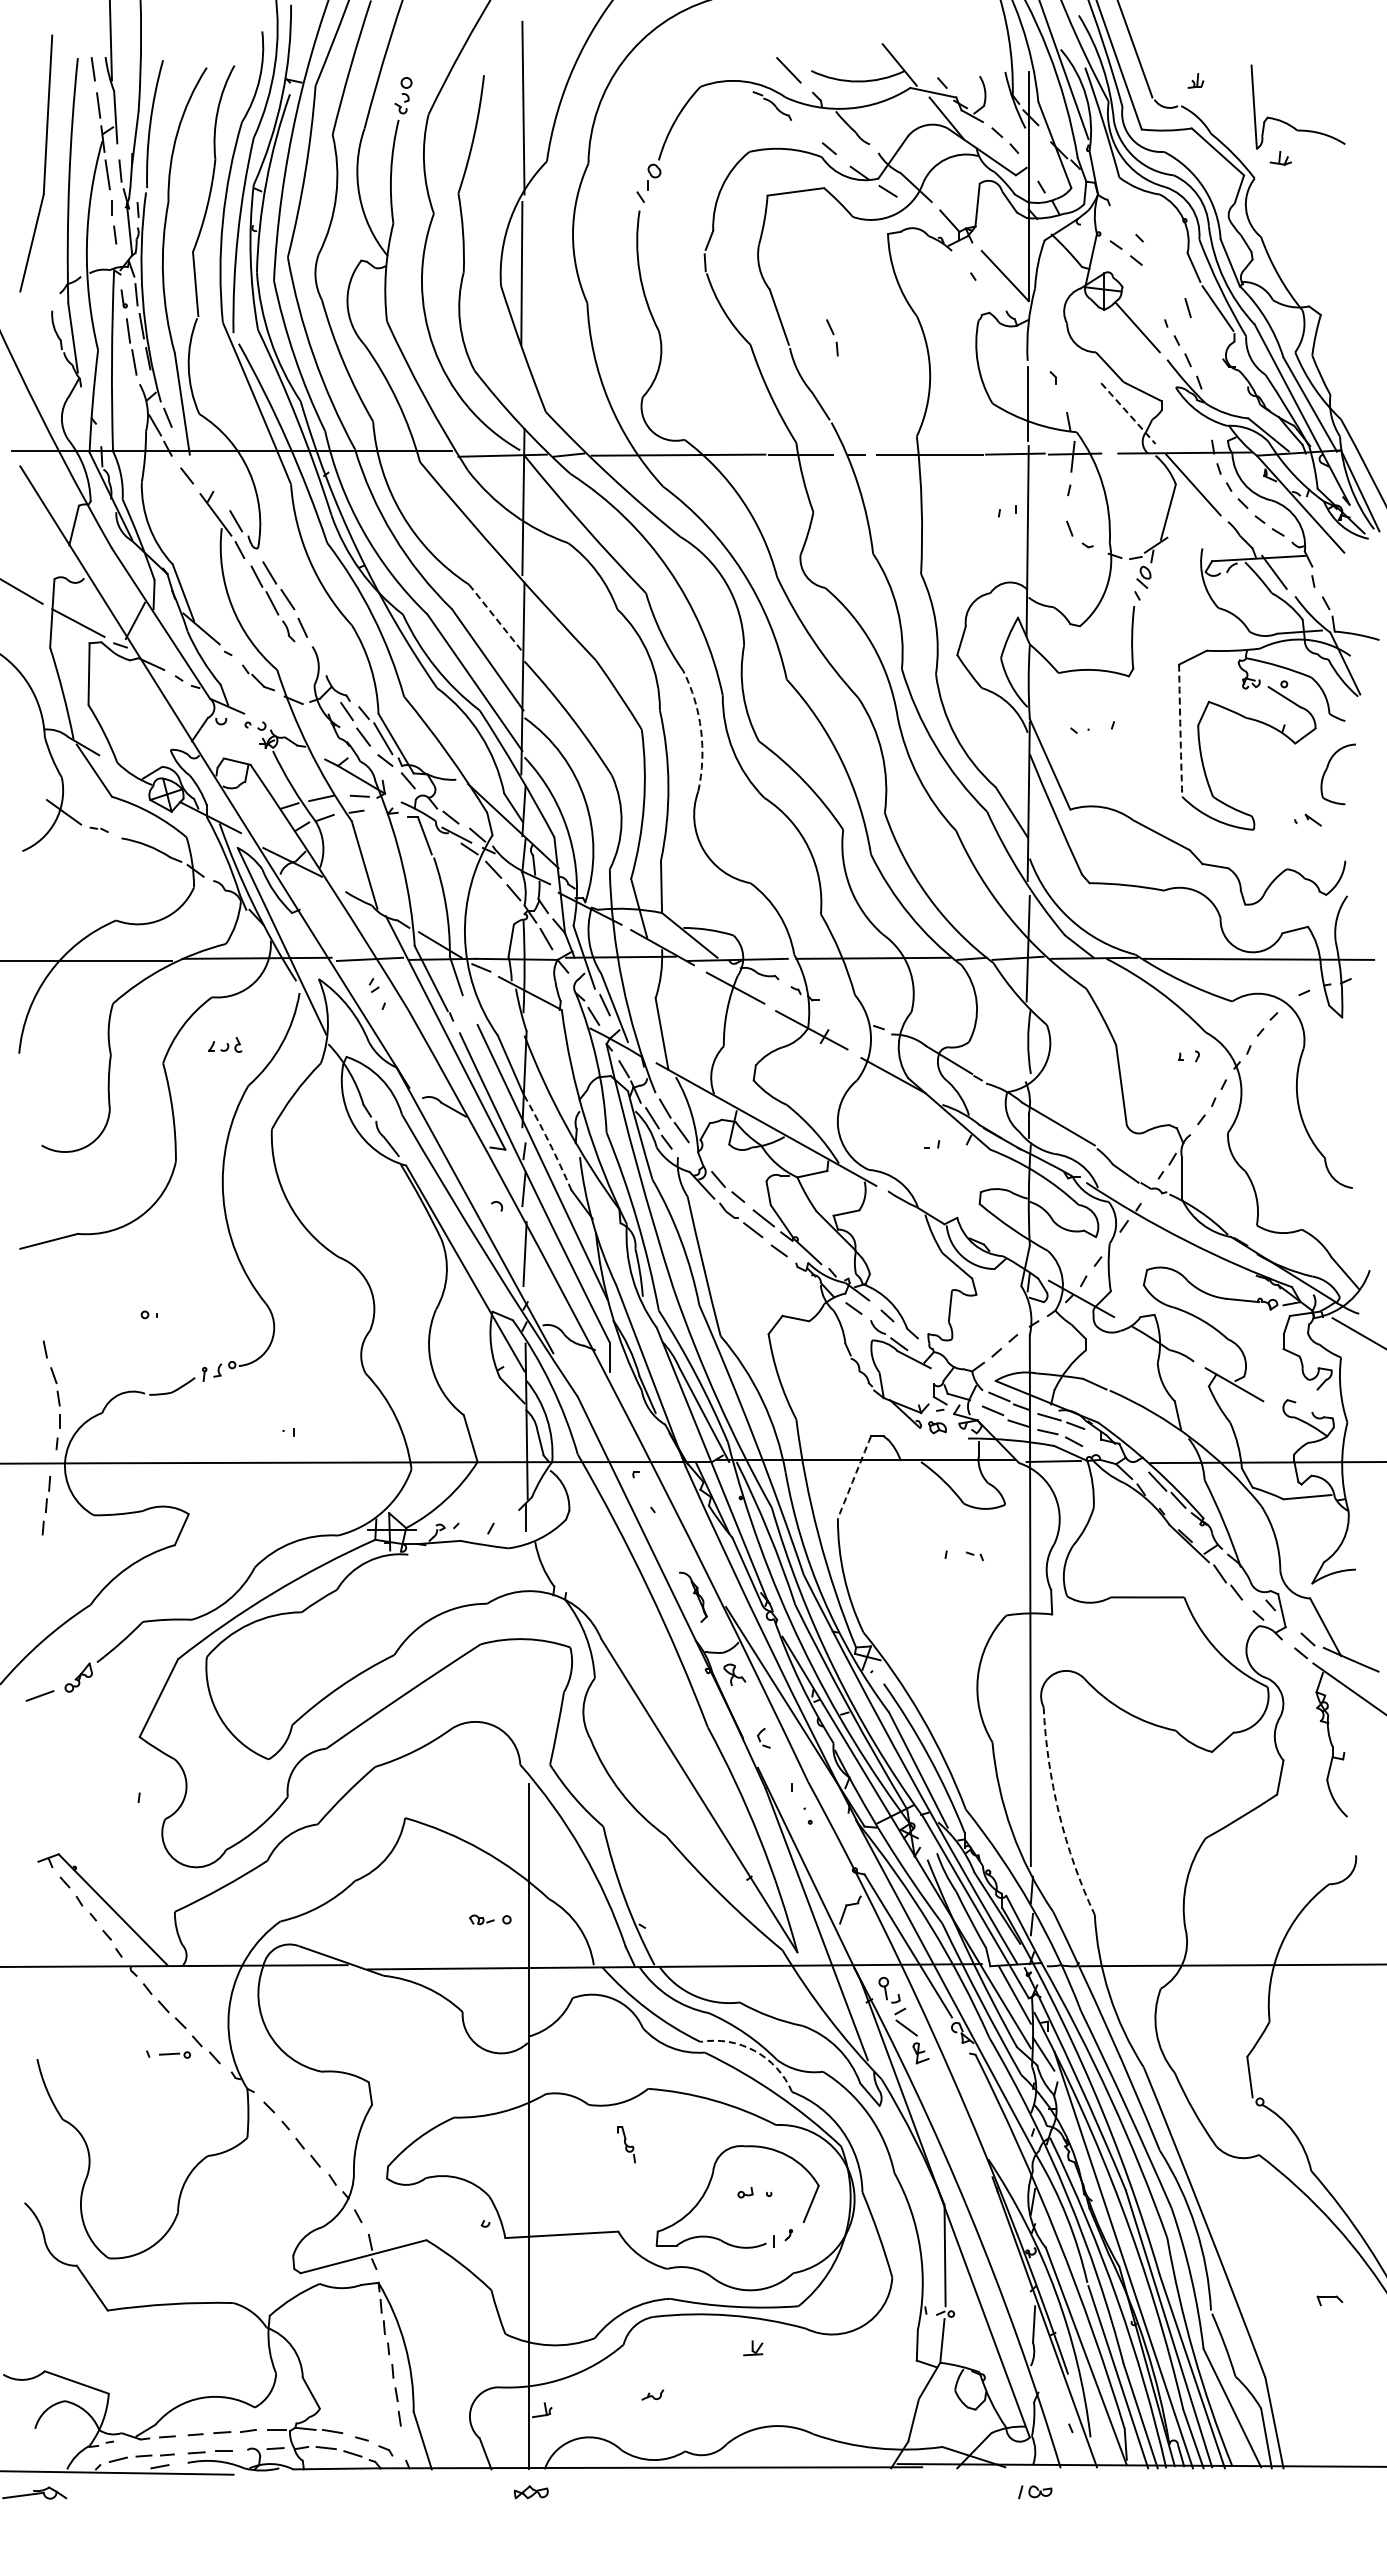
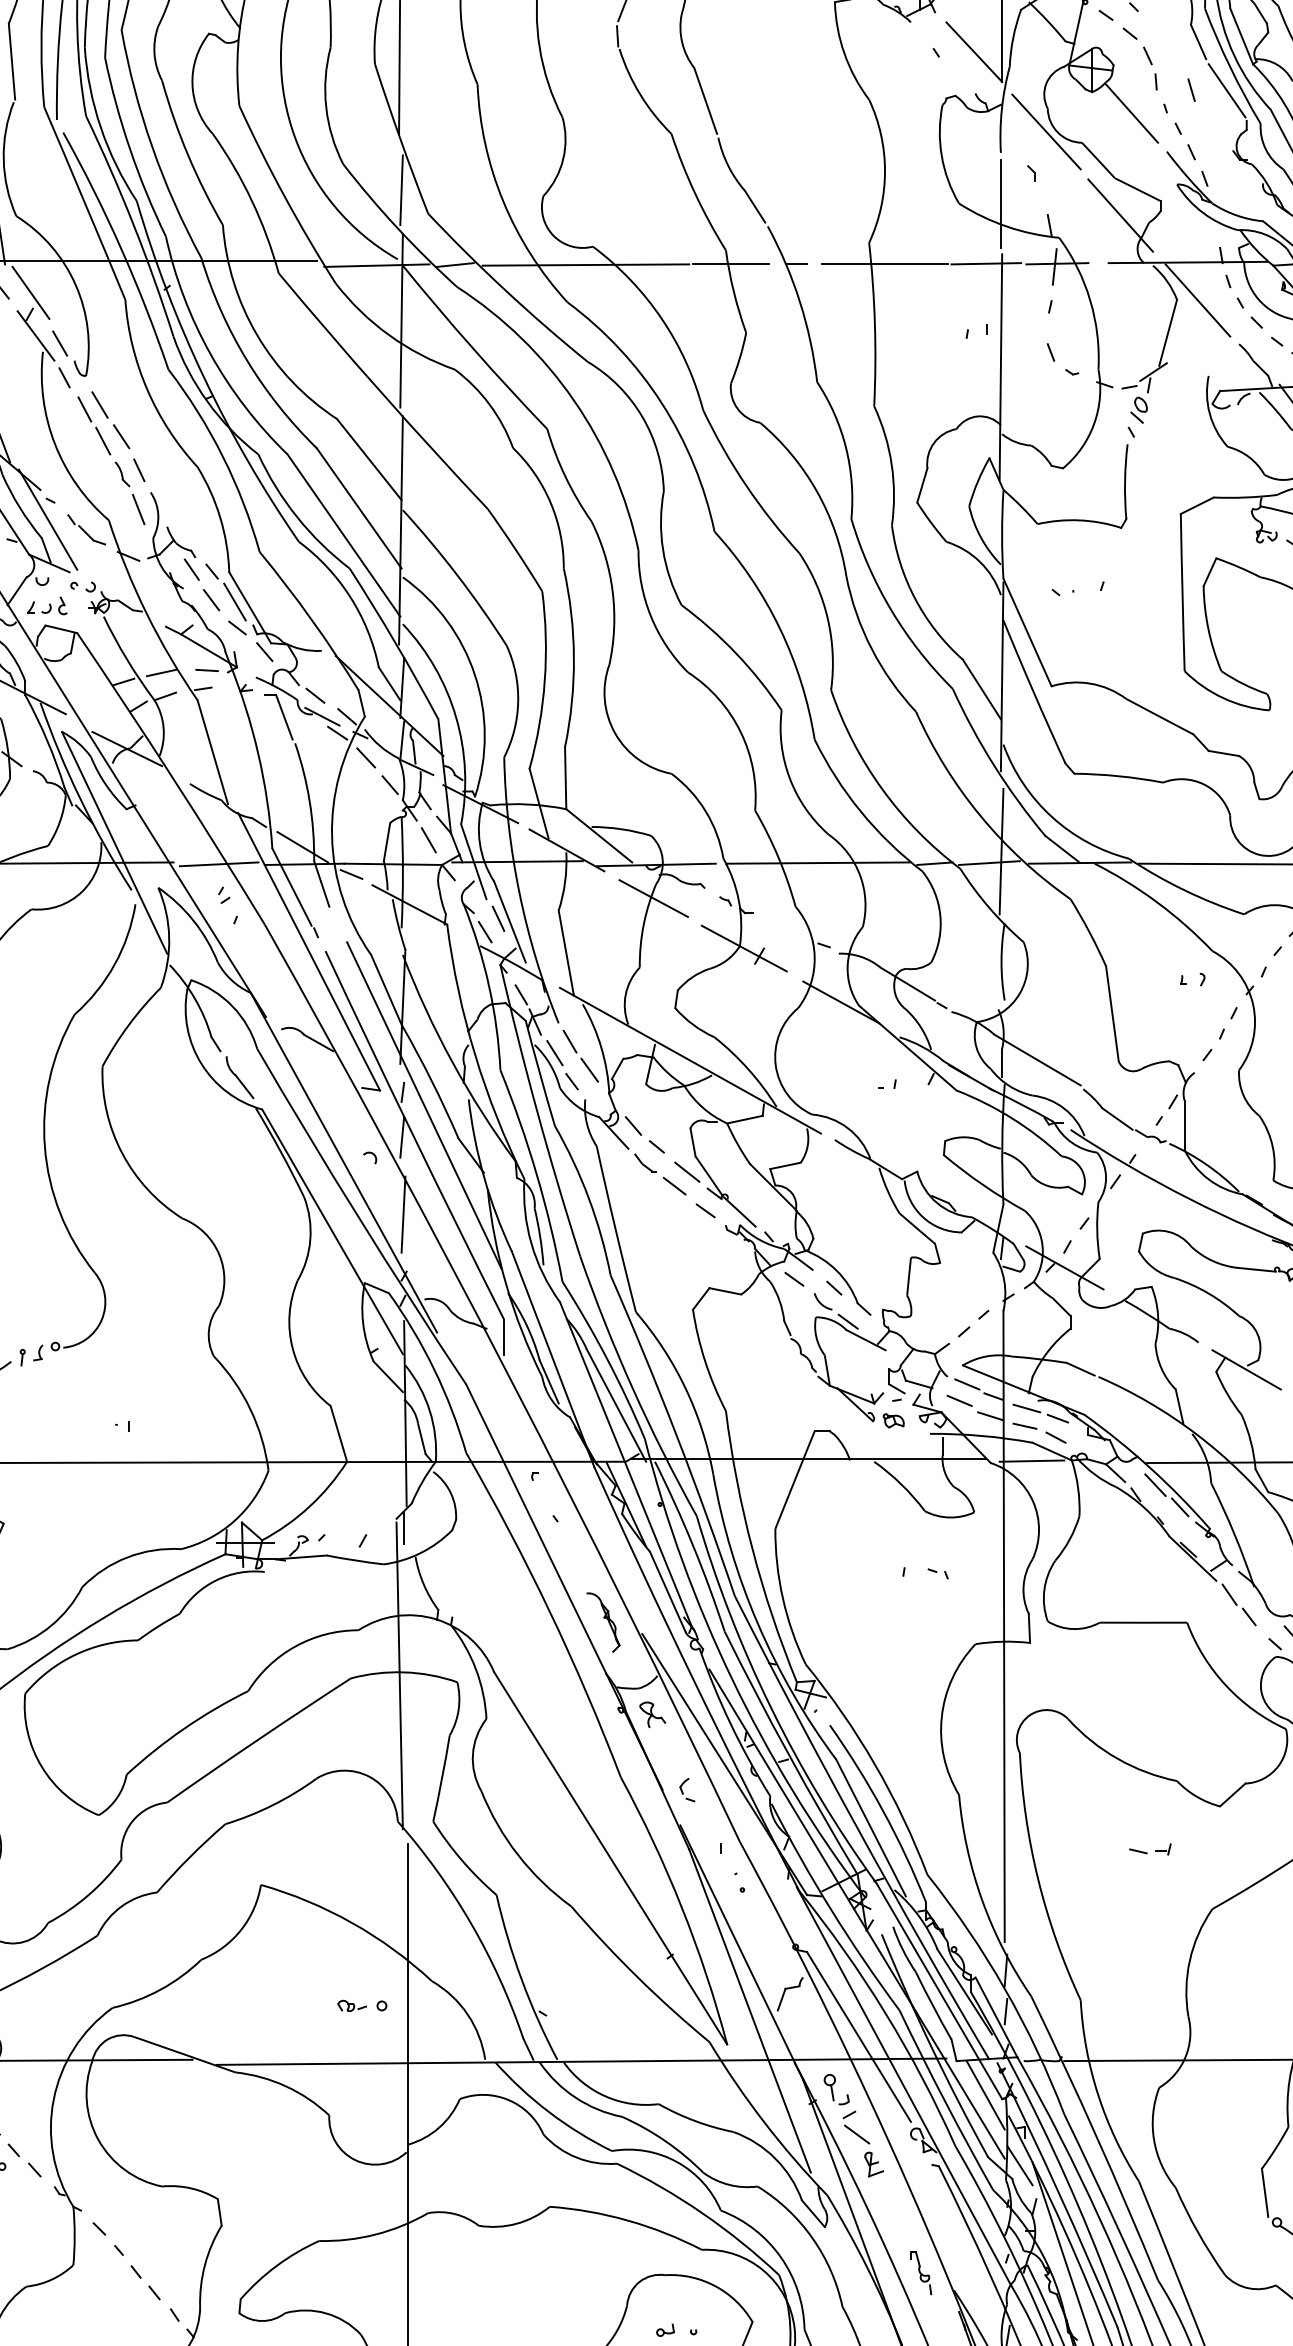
part: (832, 337) -> (1150, 68), moved
line: (1065, 342) -> (1045, 131), added
line: (523, 391) -> (401, 189), added
line: (1128, 413) -> (1120, 215), dashed -> solid
line: (211, 478) -> (30, 292), added
line: (496, 618) -> (369, 459), dashed -> solid
line: (302, 660) -> (138, 509), added
line: (225, 669) -> (47, 519), added
arc: (701, 730) -> (613, 592), dashed -> solid
arc: (1180, 730) -> (1182, 592), dashed -> solid
part: (225, 1044) -> (47, 605), moved
arc: (548, 1141) -> (431, 1080), dashed -> solid
arc: (854, 1477) -> (795, 1480), dashed -> solid
line: (521, 1642) -> (399, 1676), added
part: (1153, 1788) -> (1150, 1849), added
arc: (1059, 1813) -> (1038, 1879), dashed -> solid
arc: (754, 2051) -> (676, 2162), dashed -> solid
part: (626, 2144) -> (921, 2272), moved

